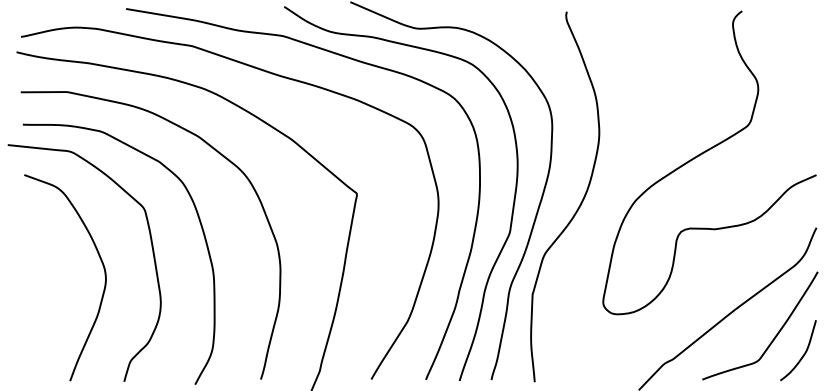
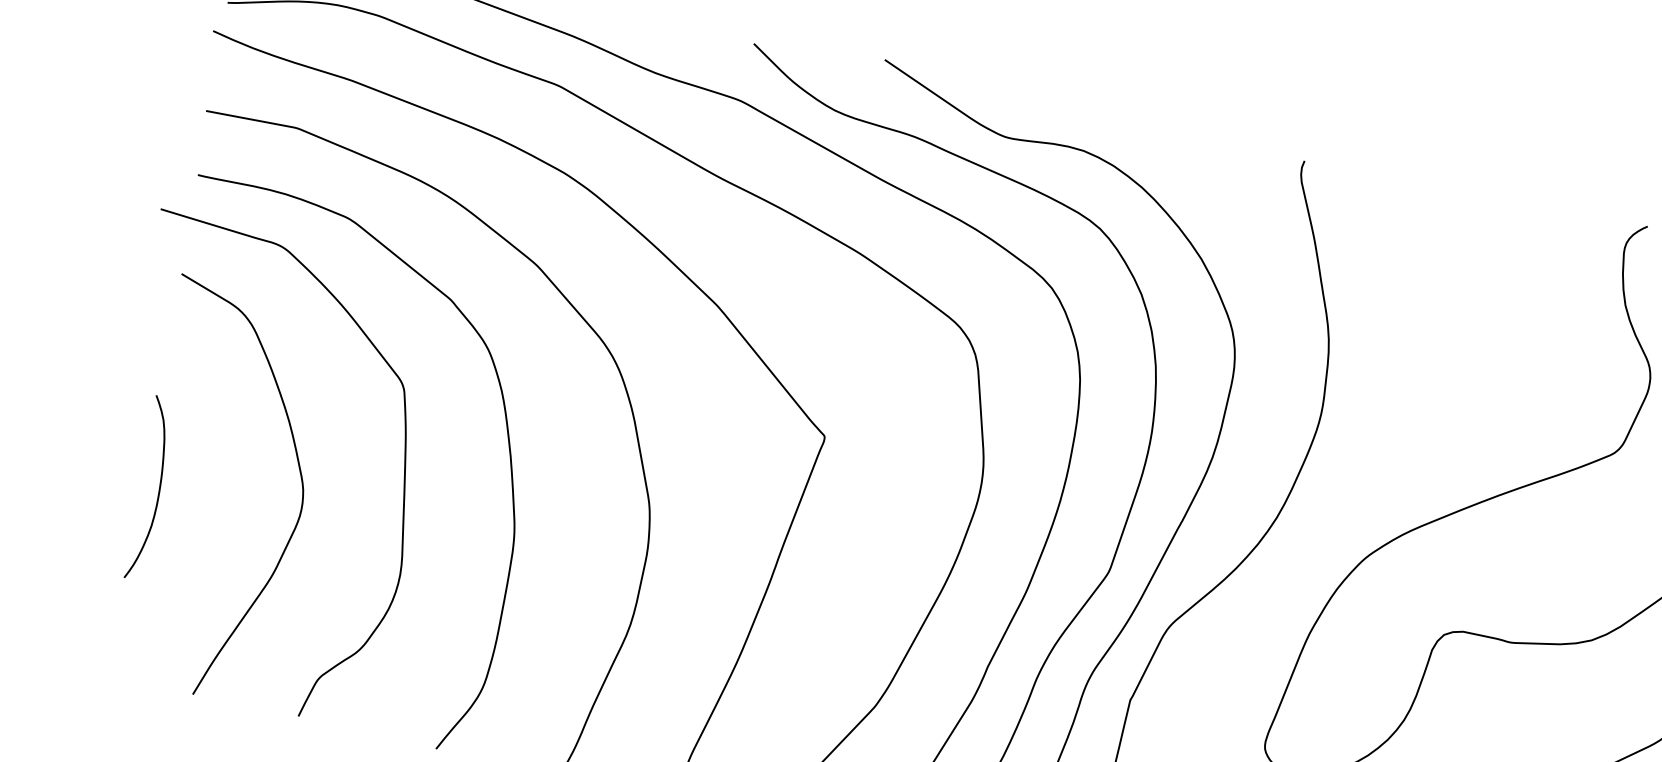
curve: (33, 283) -> (158, 489), added

